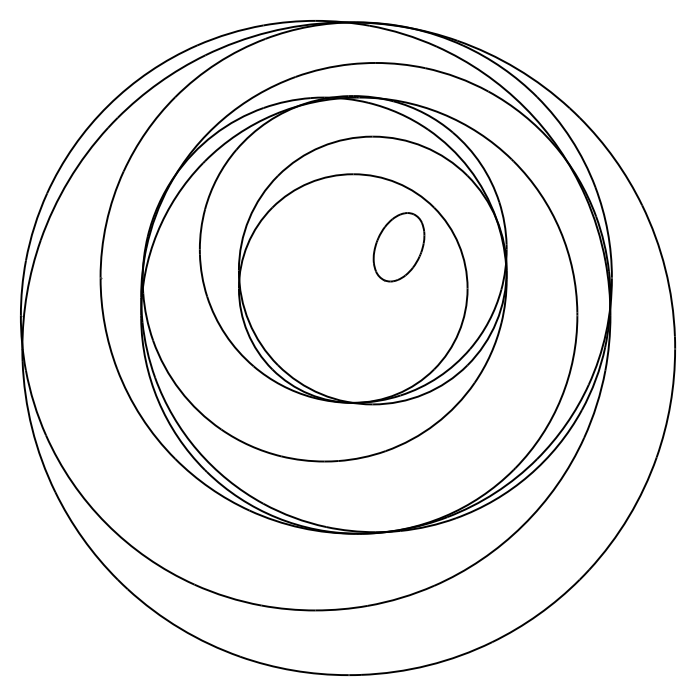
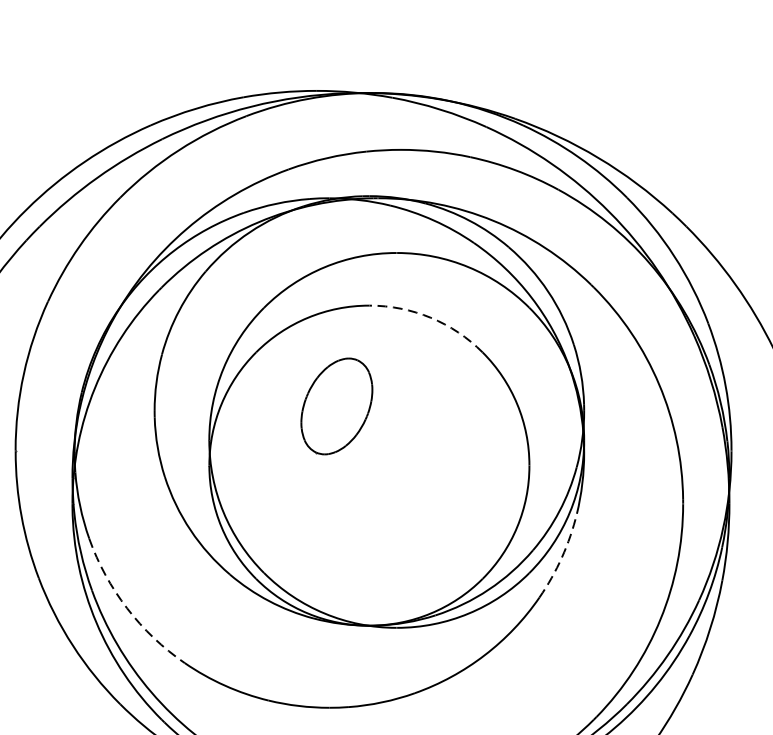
arc: (397, 182) -> (431, 317), solid -> dashed
part: (398, 247) -> (336, 406), moved
arc: (490, 354) -> (561, 557), solid -> dashed
arc: (180, 390) -> (127, 608), solid -> dashed

